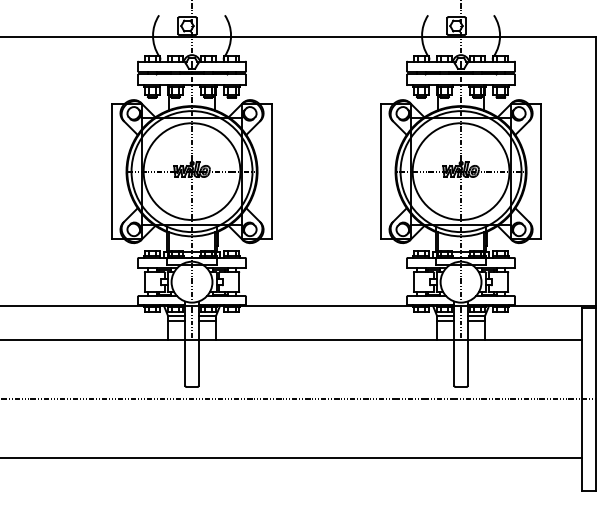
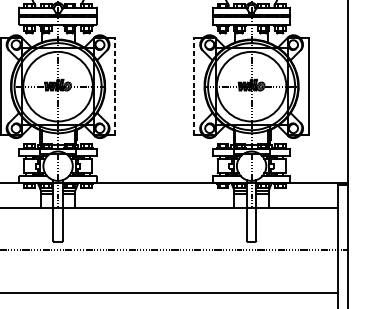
line: (271, 171) -> (115, 86), solid -> dashed
line: (381, 171) -> (194, 86), solid -> dashed

